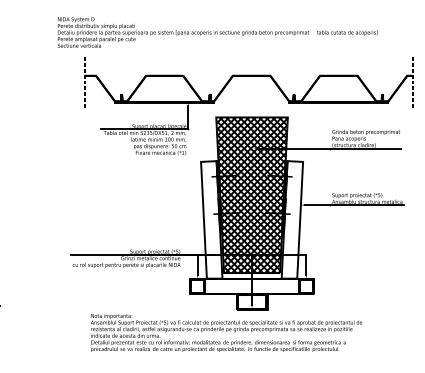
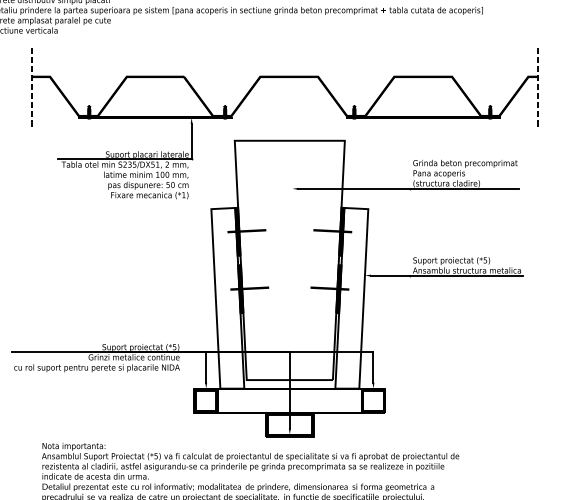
hatch: (251, 195) -> (288, 260), removed

